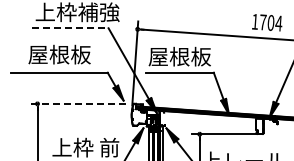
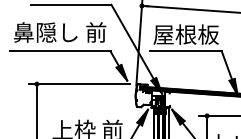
line: (70, 28) -> (71, 5), dashed -> solid
text: (59, 54) -> (59, 32), 屋根板 -> 鼻隠し 前
line: (77, 103) -> (78, 83), dashed -> solid

